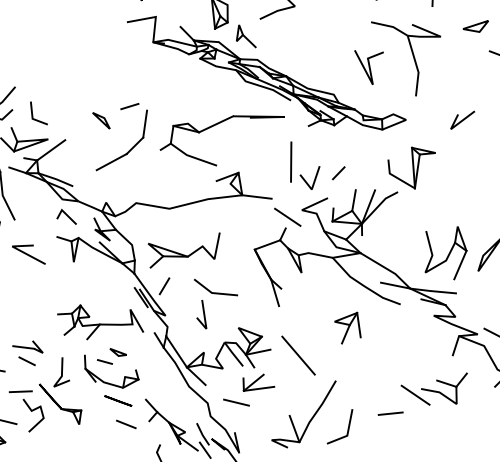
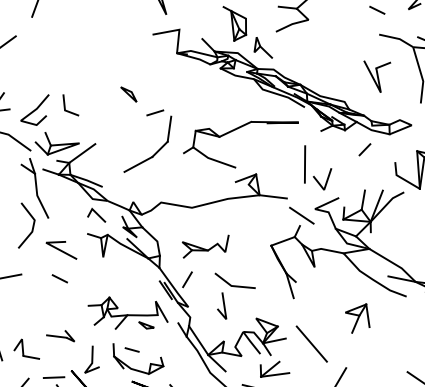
line: (33, 114) -> (65, 106), moved
part: (101, 120) -> (128, 94), moved
line: (338, 173) -> (364, 149), moved
part: (183, 250) -> (205, 246), size x0.7
part: (117, 352) -> (145, 325), moved
line: (26, 361) -> (59, 279), moved

